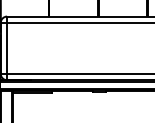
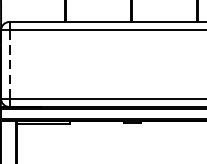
line: (7, 48) -> (9, 64), solid -> dashed

